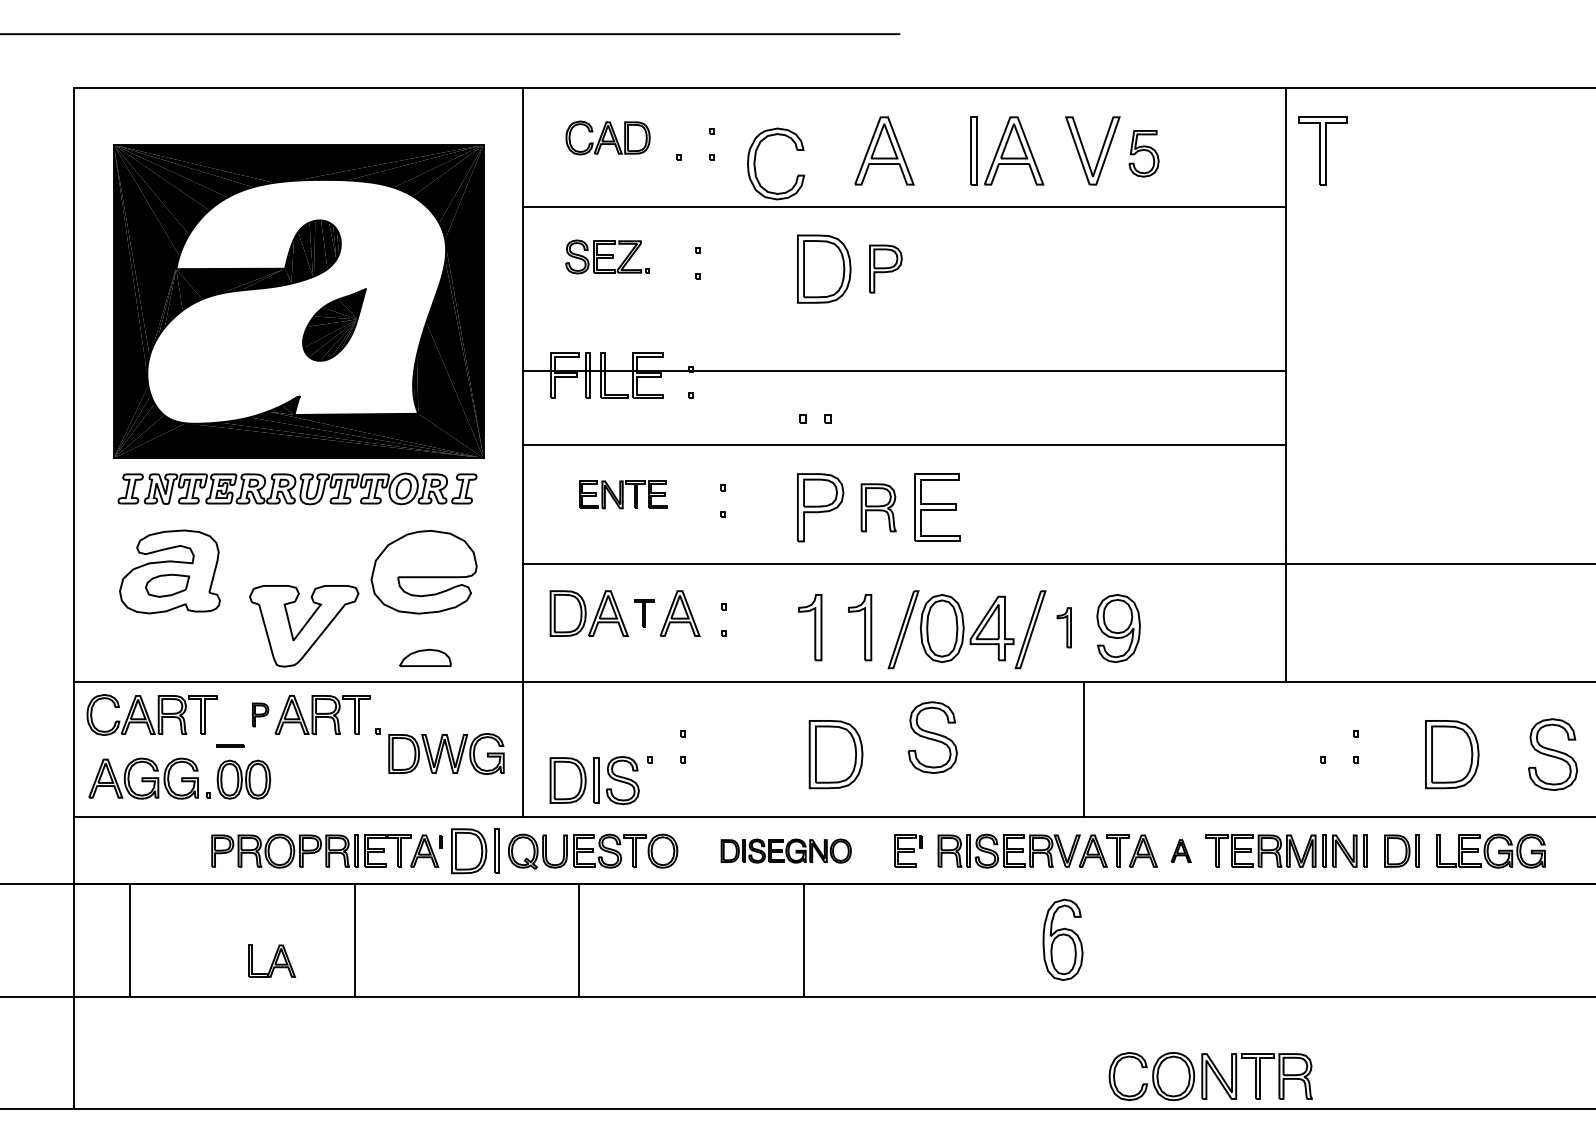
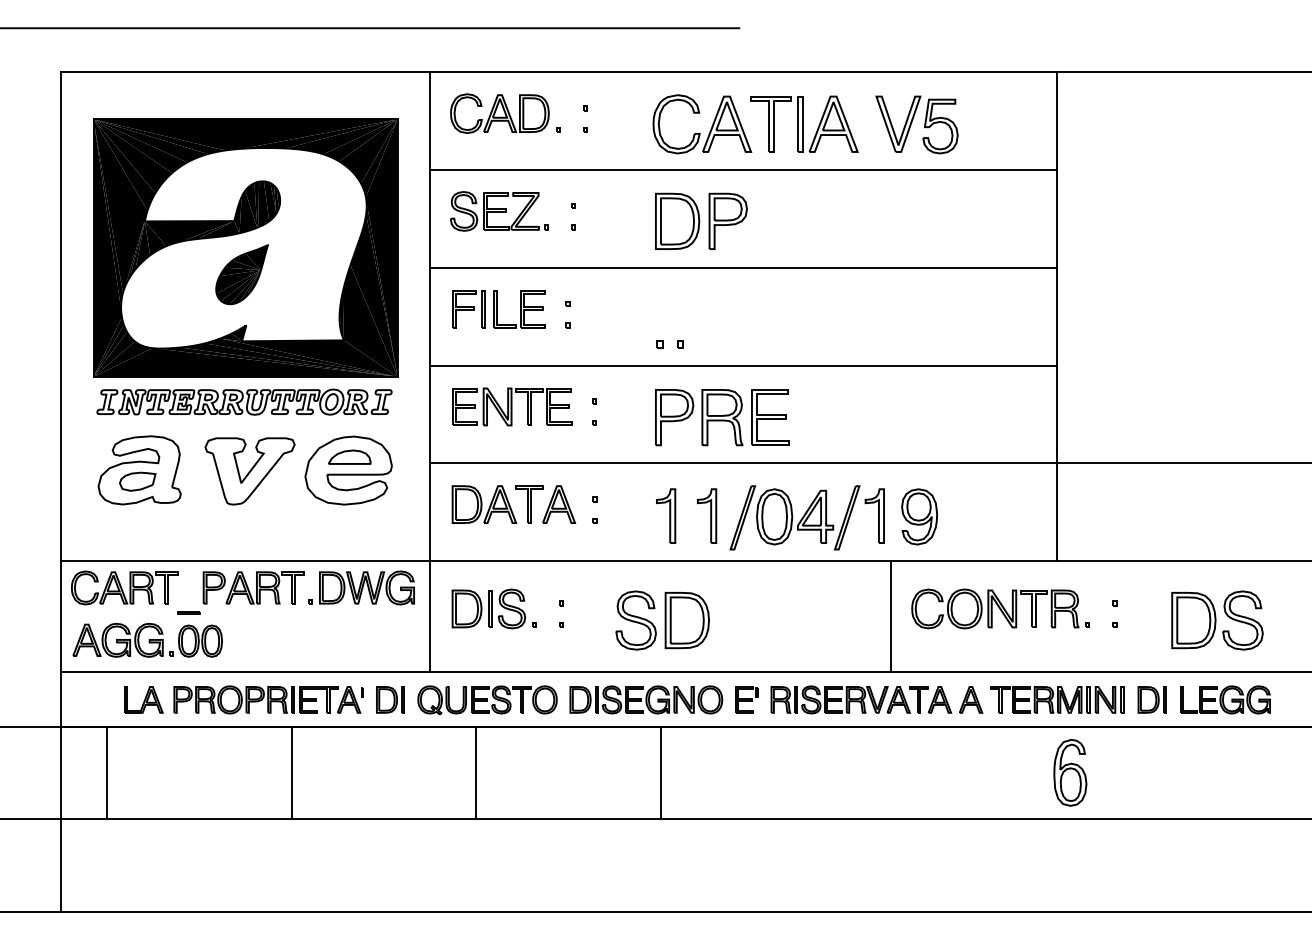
part: (607, 137) -> (499, 113), size x1.43
part: (1322, 150) -> (770, 123), moved
part: (1143, 153) -> (940, 126), size x1.43
part: (755, 163) -> (659, 123), moved
part: (607, 256) -> (499, 211), size x1.43
part: (885, 268) -> (727, 220), size x1.43
part: (334, 324) -> (242, 274), moved
line: (904, 370) -> (743, 267), moved
part: (623, 494) -> (512, 406), size x1.67
part: (878, 507) -> (722, 417), size x1.43
part: (643, 613) -> (528, 504), size x1.67
part: (304, 626) -> (250, 471), moved
part: (1064, 627) -> (875, 516), size x1.67
part: (425, 657) -> (349, 456), moved
part: (260, 714) -> (214, 587), size x1.67
part: (932, 737) -> (635, 620), moved
part: (446, 753) -> (367, 587), moved
part: (1553, 754) -> (1243, 620), moved
part: (594, 780) -> (488, 608), moved
part: (474, 850) -> (390, 699), size x0.71
part: (786, 850) -> (646, 699), size x1.43
part: (1180, 850) -> (970, 699), size x1.43
part: (1062, 939) -> (1069, 772), moved
part: (272, 960) -> (144, 699), moved
part: (1210, 1076) -> (995, 608), moved

